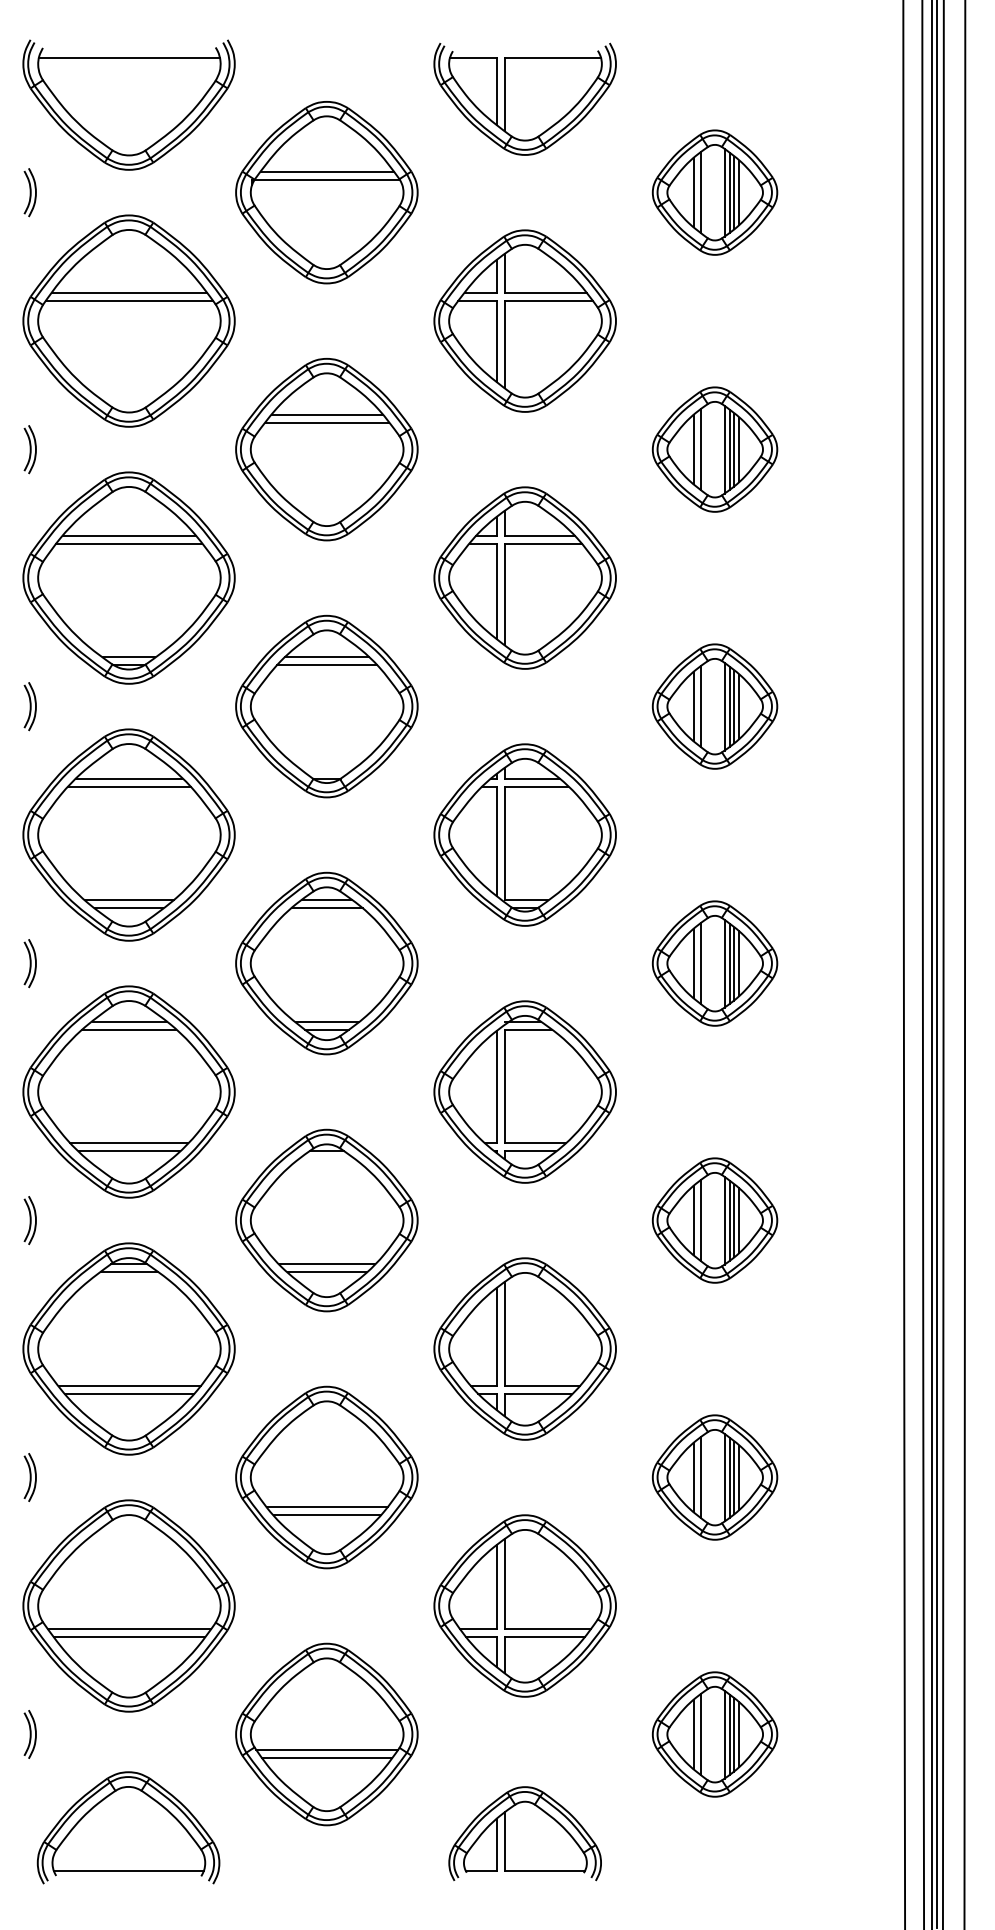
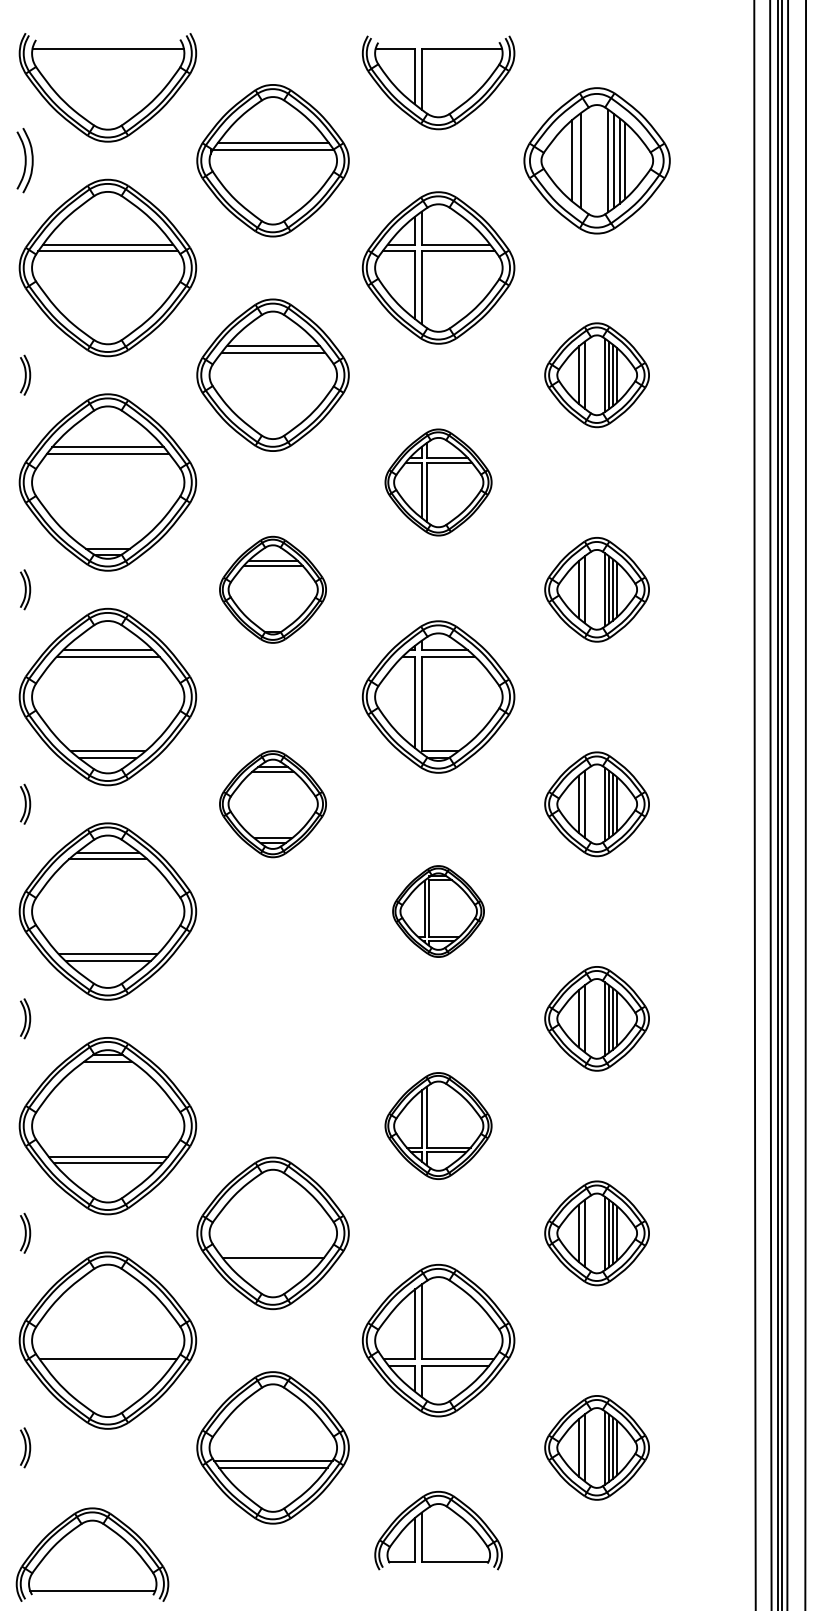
part: (30, 192) -> (25, 160), size x1.6
part: (714, 192) -> (596, 160), size x1.4
part: (525, 578) -> (438, 482), size x0.7
part: (326, 706) -> (272, 589), size x0.7
part: (326, 962) -> (272, 803), size x0.7
part: (525, 1091) -> (438, 911), size x0.6
part: (326, 1220) -> (272, 1018), removed
part: (525, 1348) -> (438, 1125), size x0.7
line: (327, 1514) -> (273, 1264), removed
line: (129, 1637) -> (108, 1366), removed
part: (128, 1827) -> (92, 1554), moved

